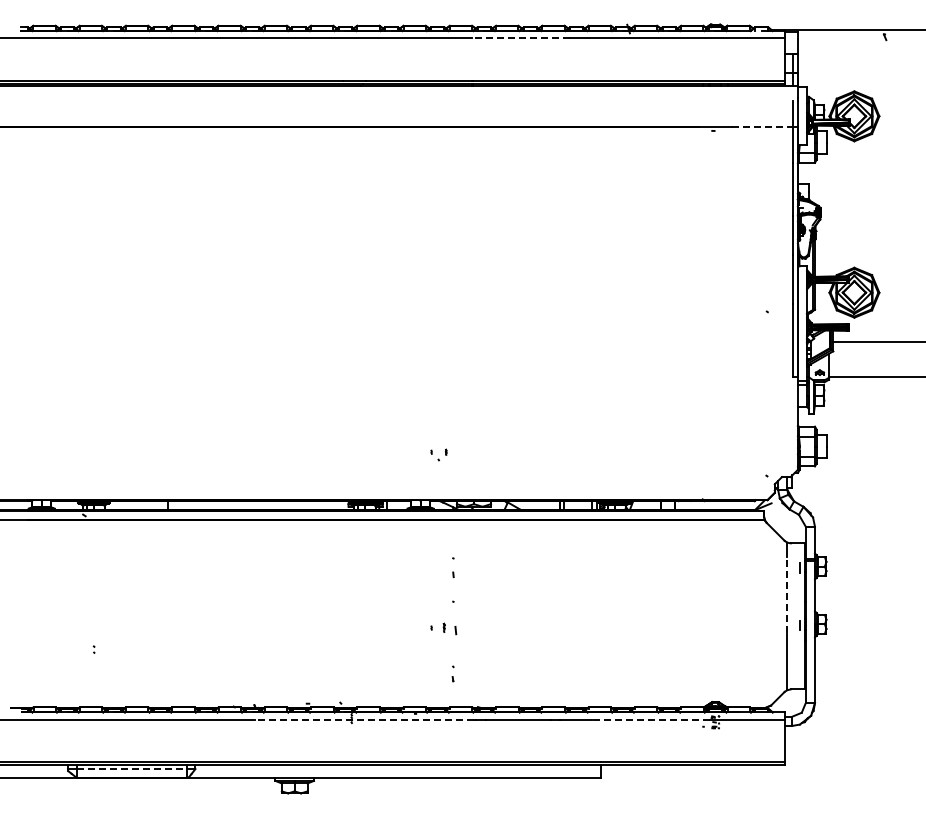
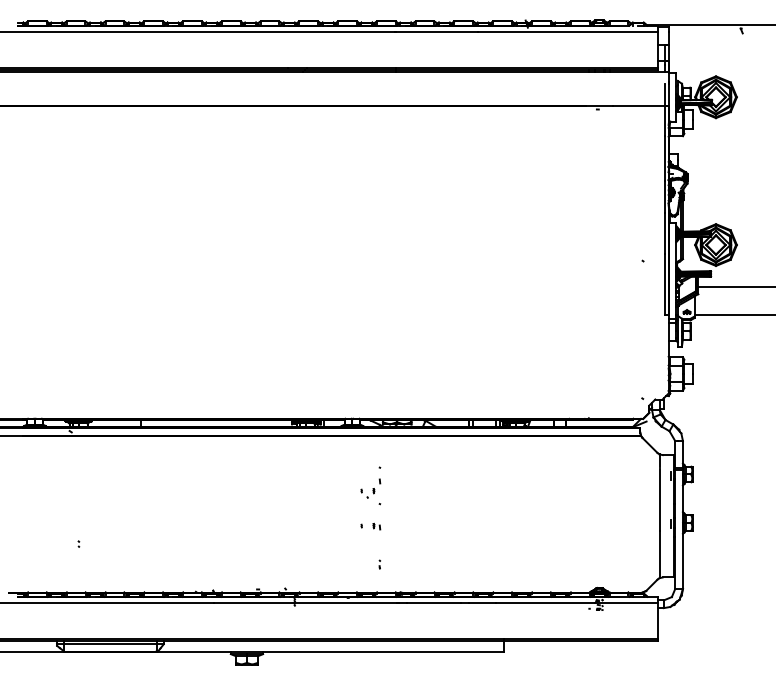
line: (520, 38) -> (436, 32), dashed -> solid
line: (765, 126) -> (641, 105), dashed -> solid
part: (438, 454) -> (367, 492), moved
line: (787, 596) -> (659, 499), dashed -> solid
part: (449, 628) -> (376, 526), size x0.62
part: (453, 673) -> (380, 564), size x0.62
line: (363, 719) -> (304, 602), dashed -> solid
line: (650, 719) -> (545, 602), dashed -> solid
line: (132, 769) -> (111, 644), dashed -> solid

